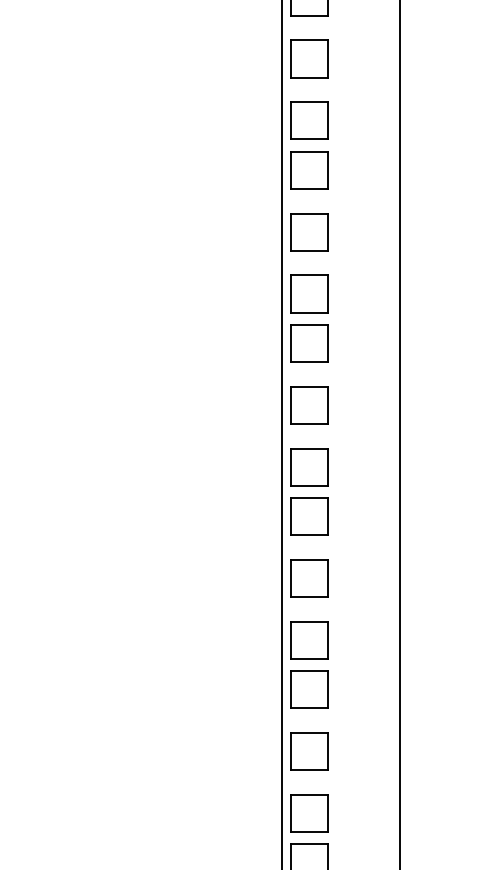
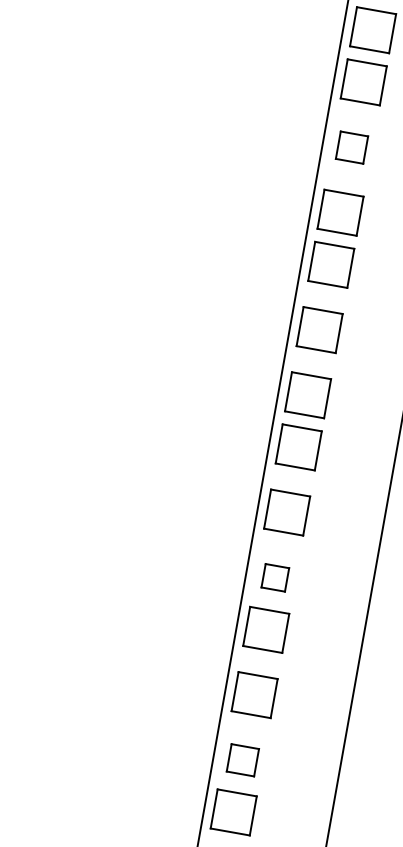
part: (309, 232) -> (351, 147), size x0.7
part: (309, 640) -> (275, 577), size x0.6
part: (309, 813) -> (242, 760), size x0.7

